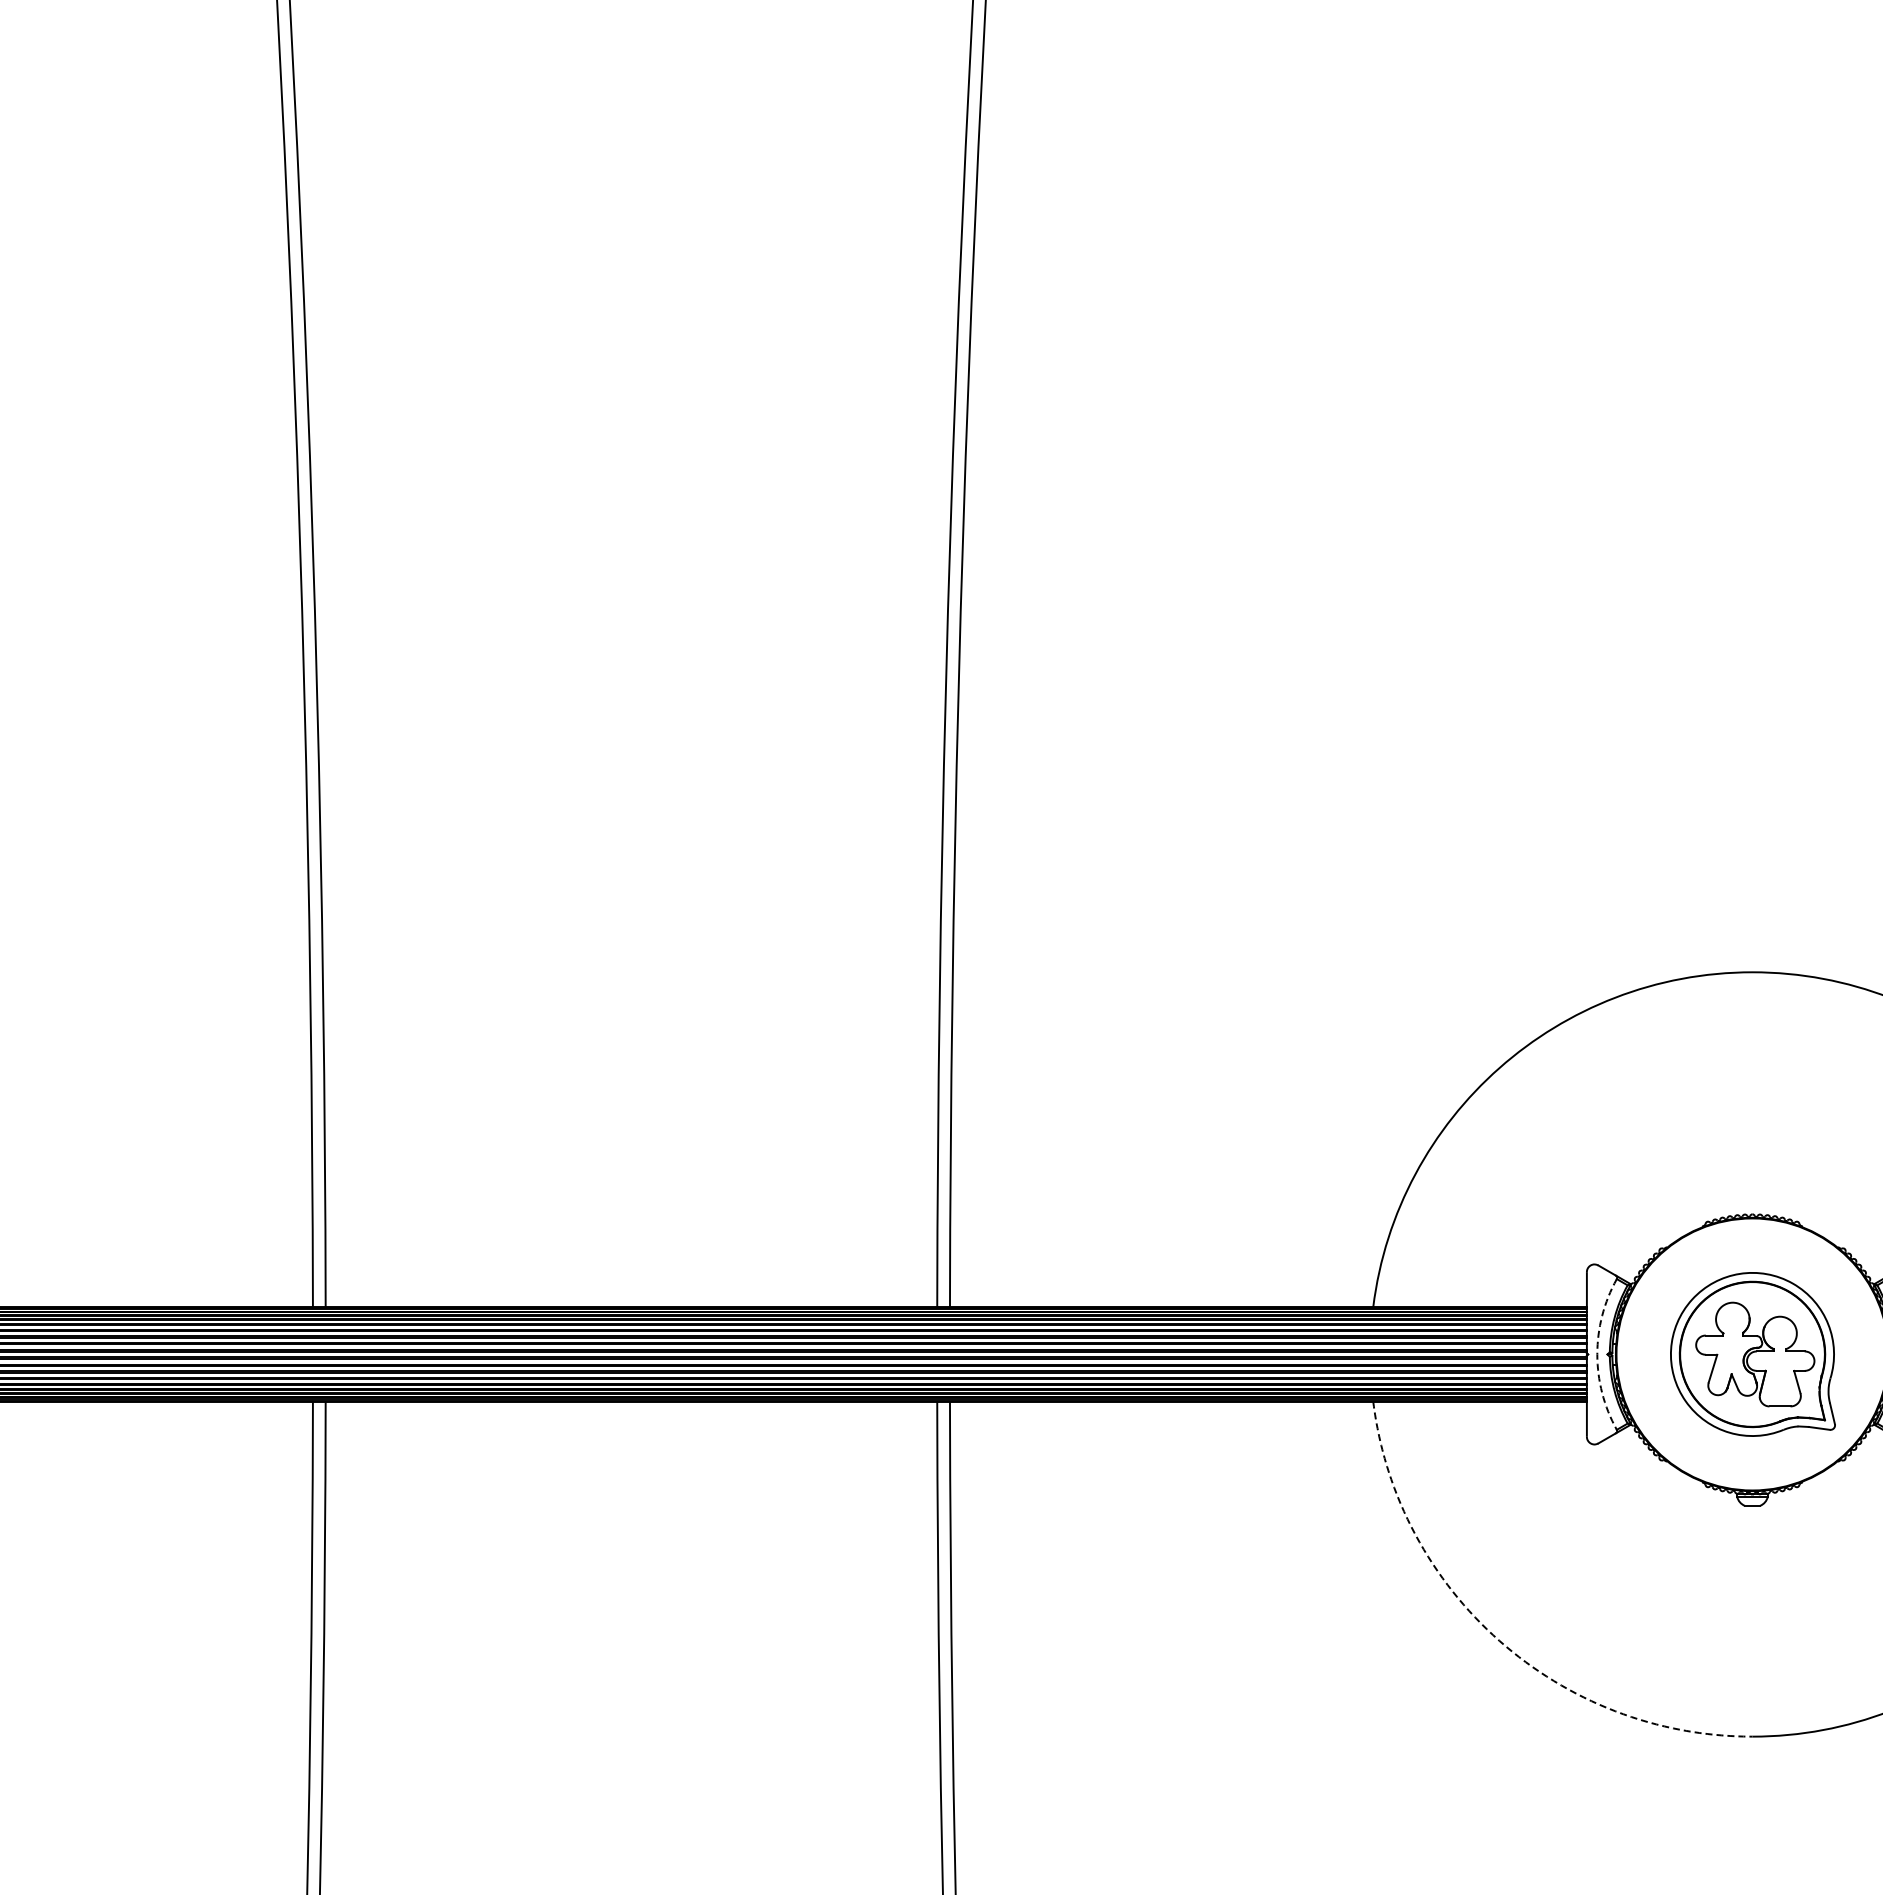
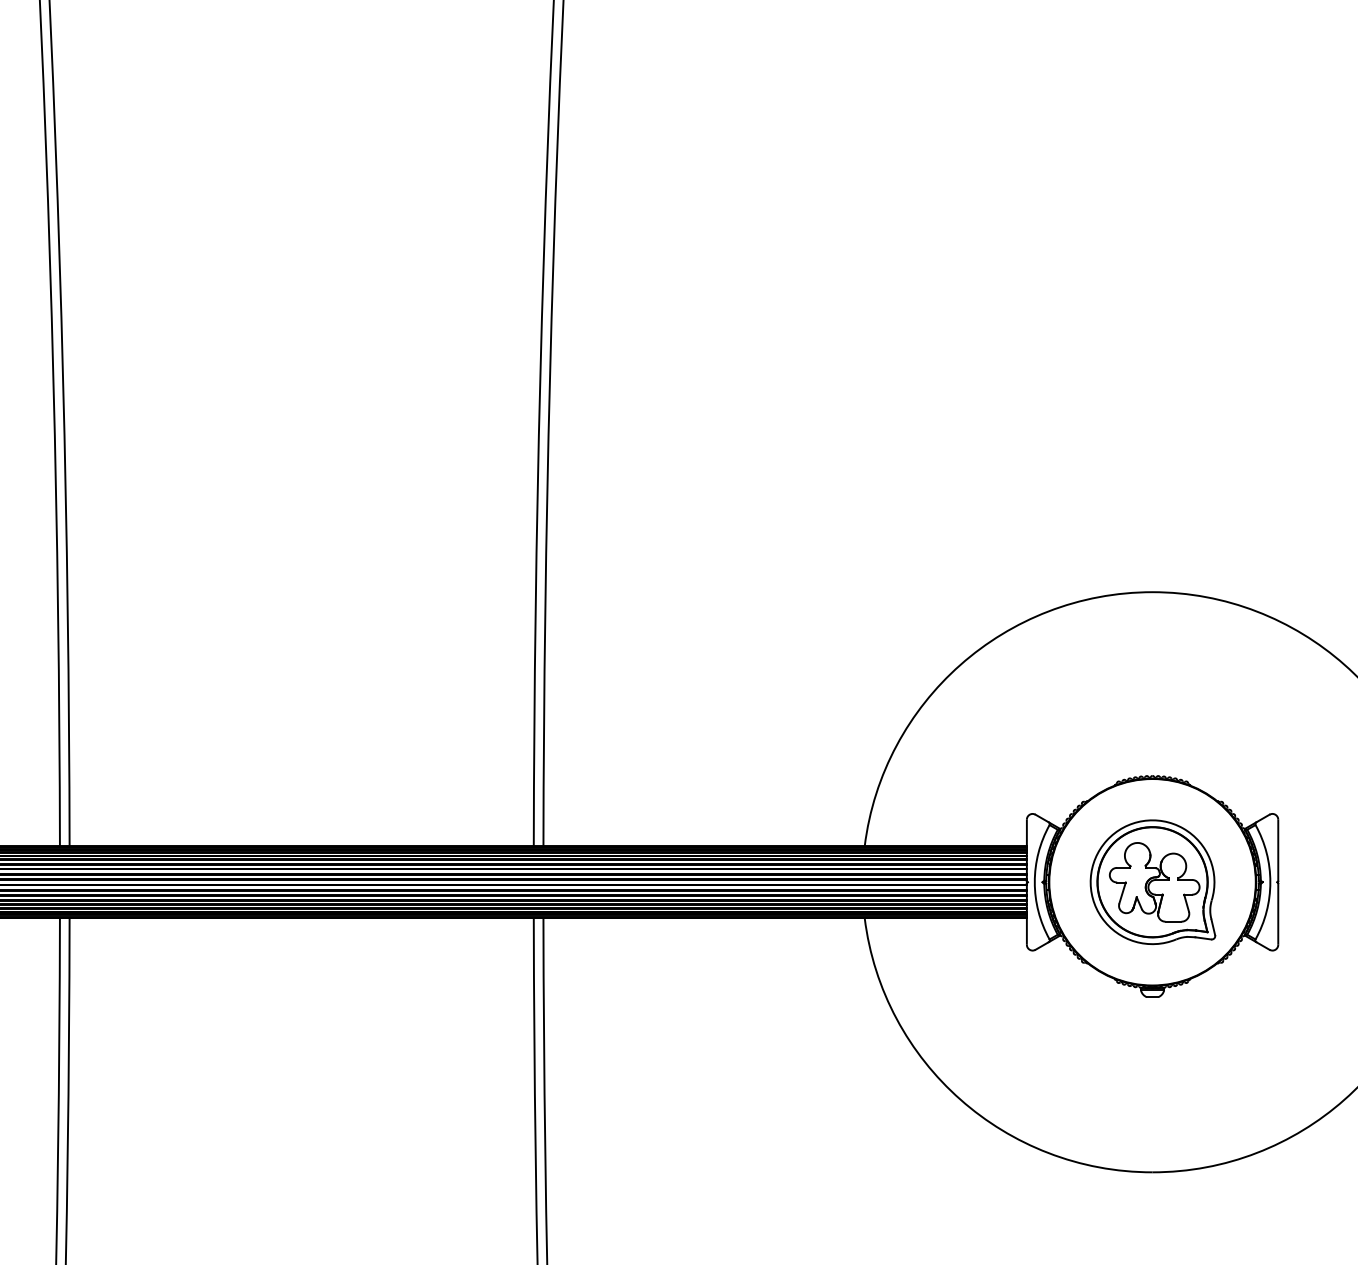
arc: (1597, 1354) -> (1034, 882), dashed -> solid
arc: (1499, 1640) -> (960, 1099), dashed -> solid

